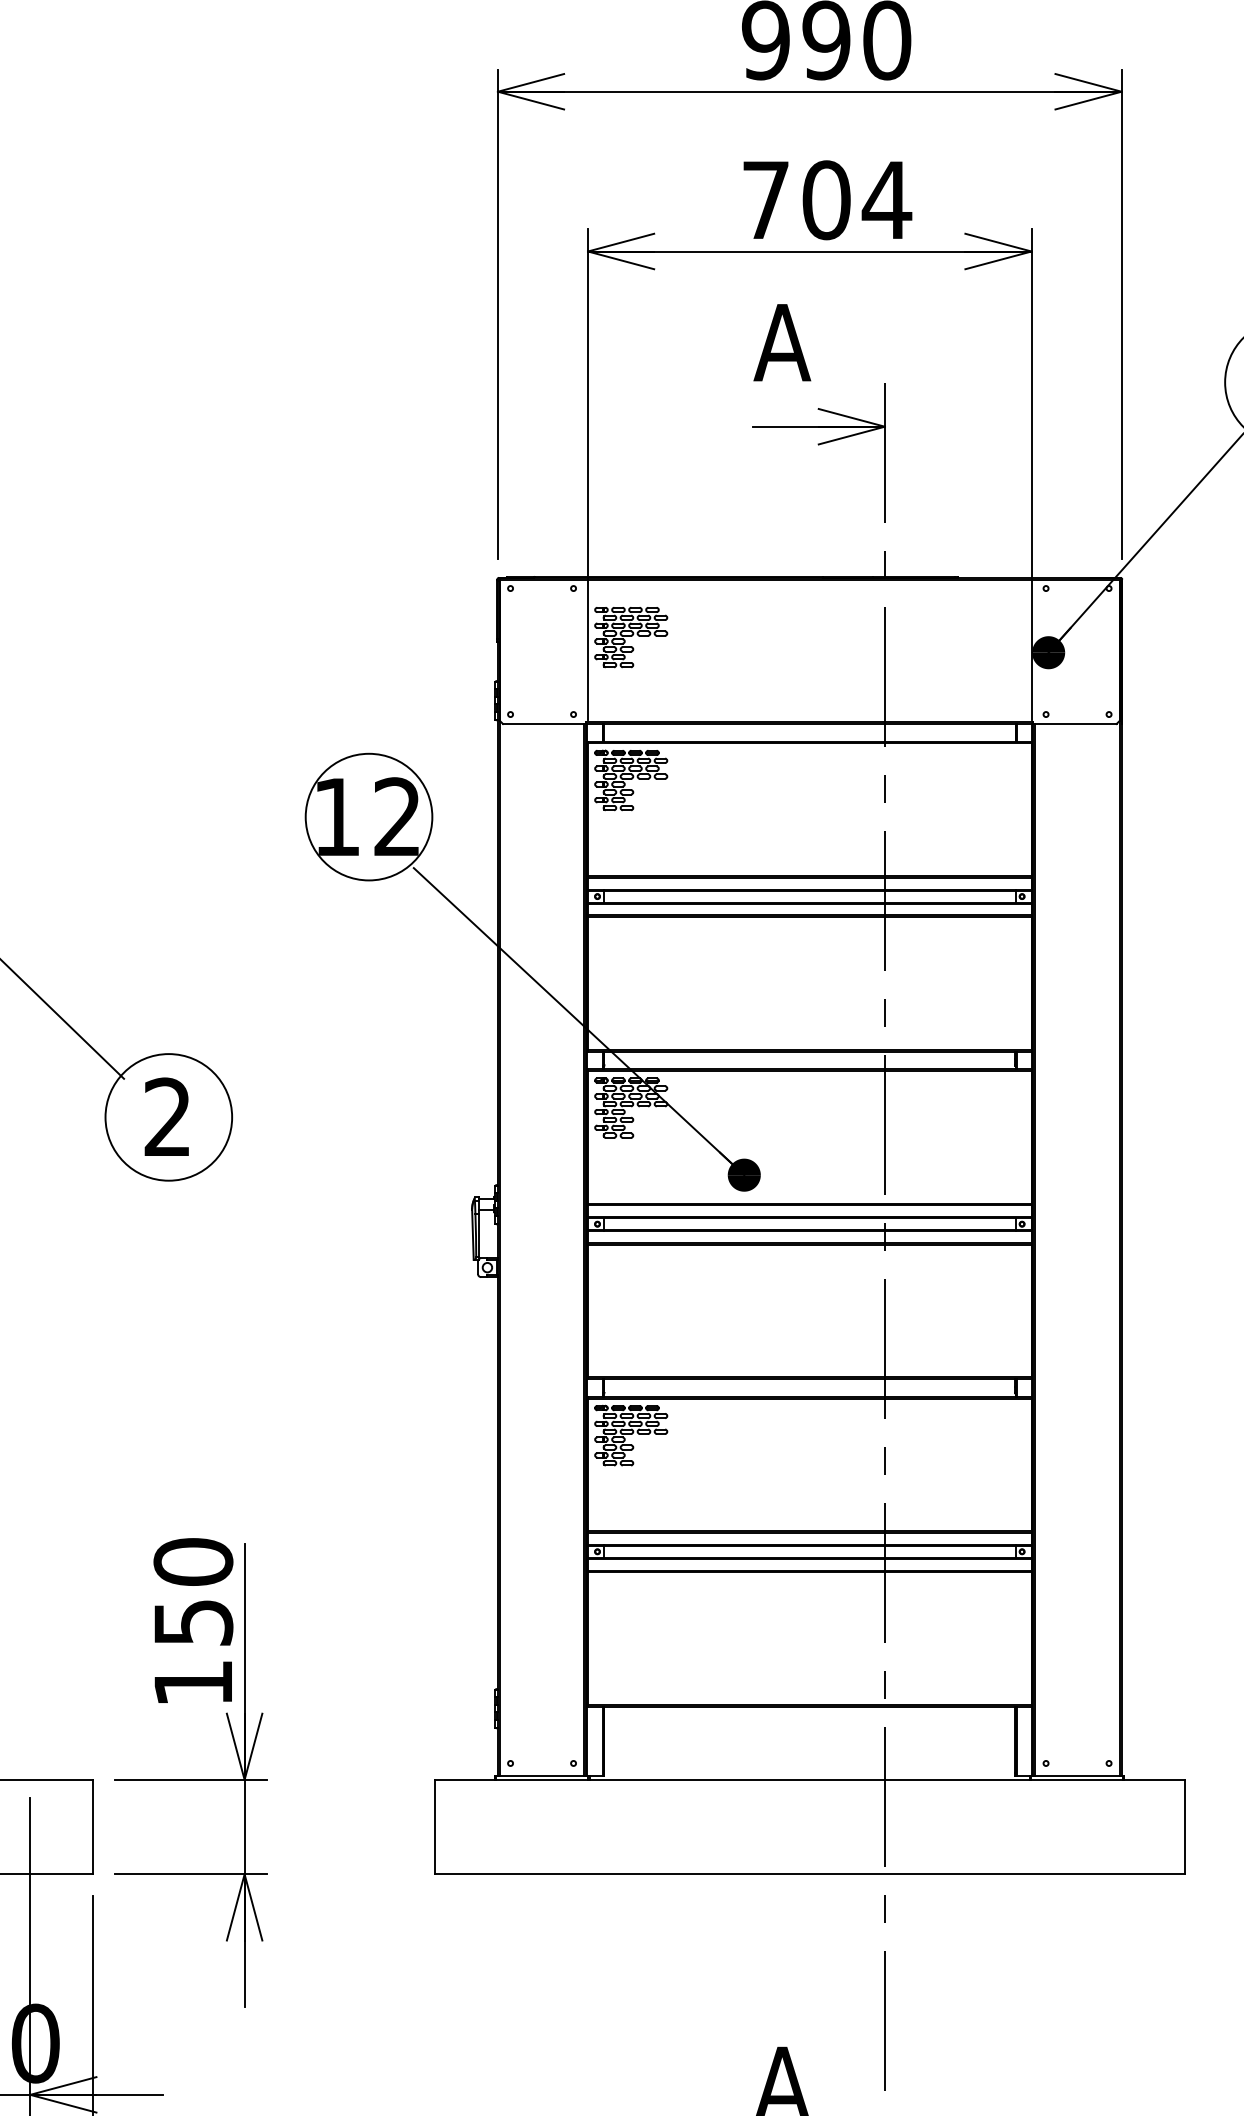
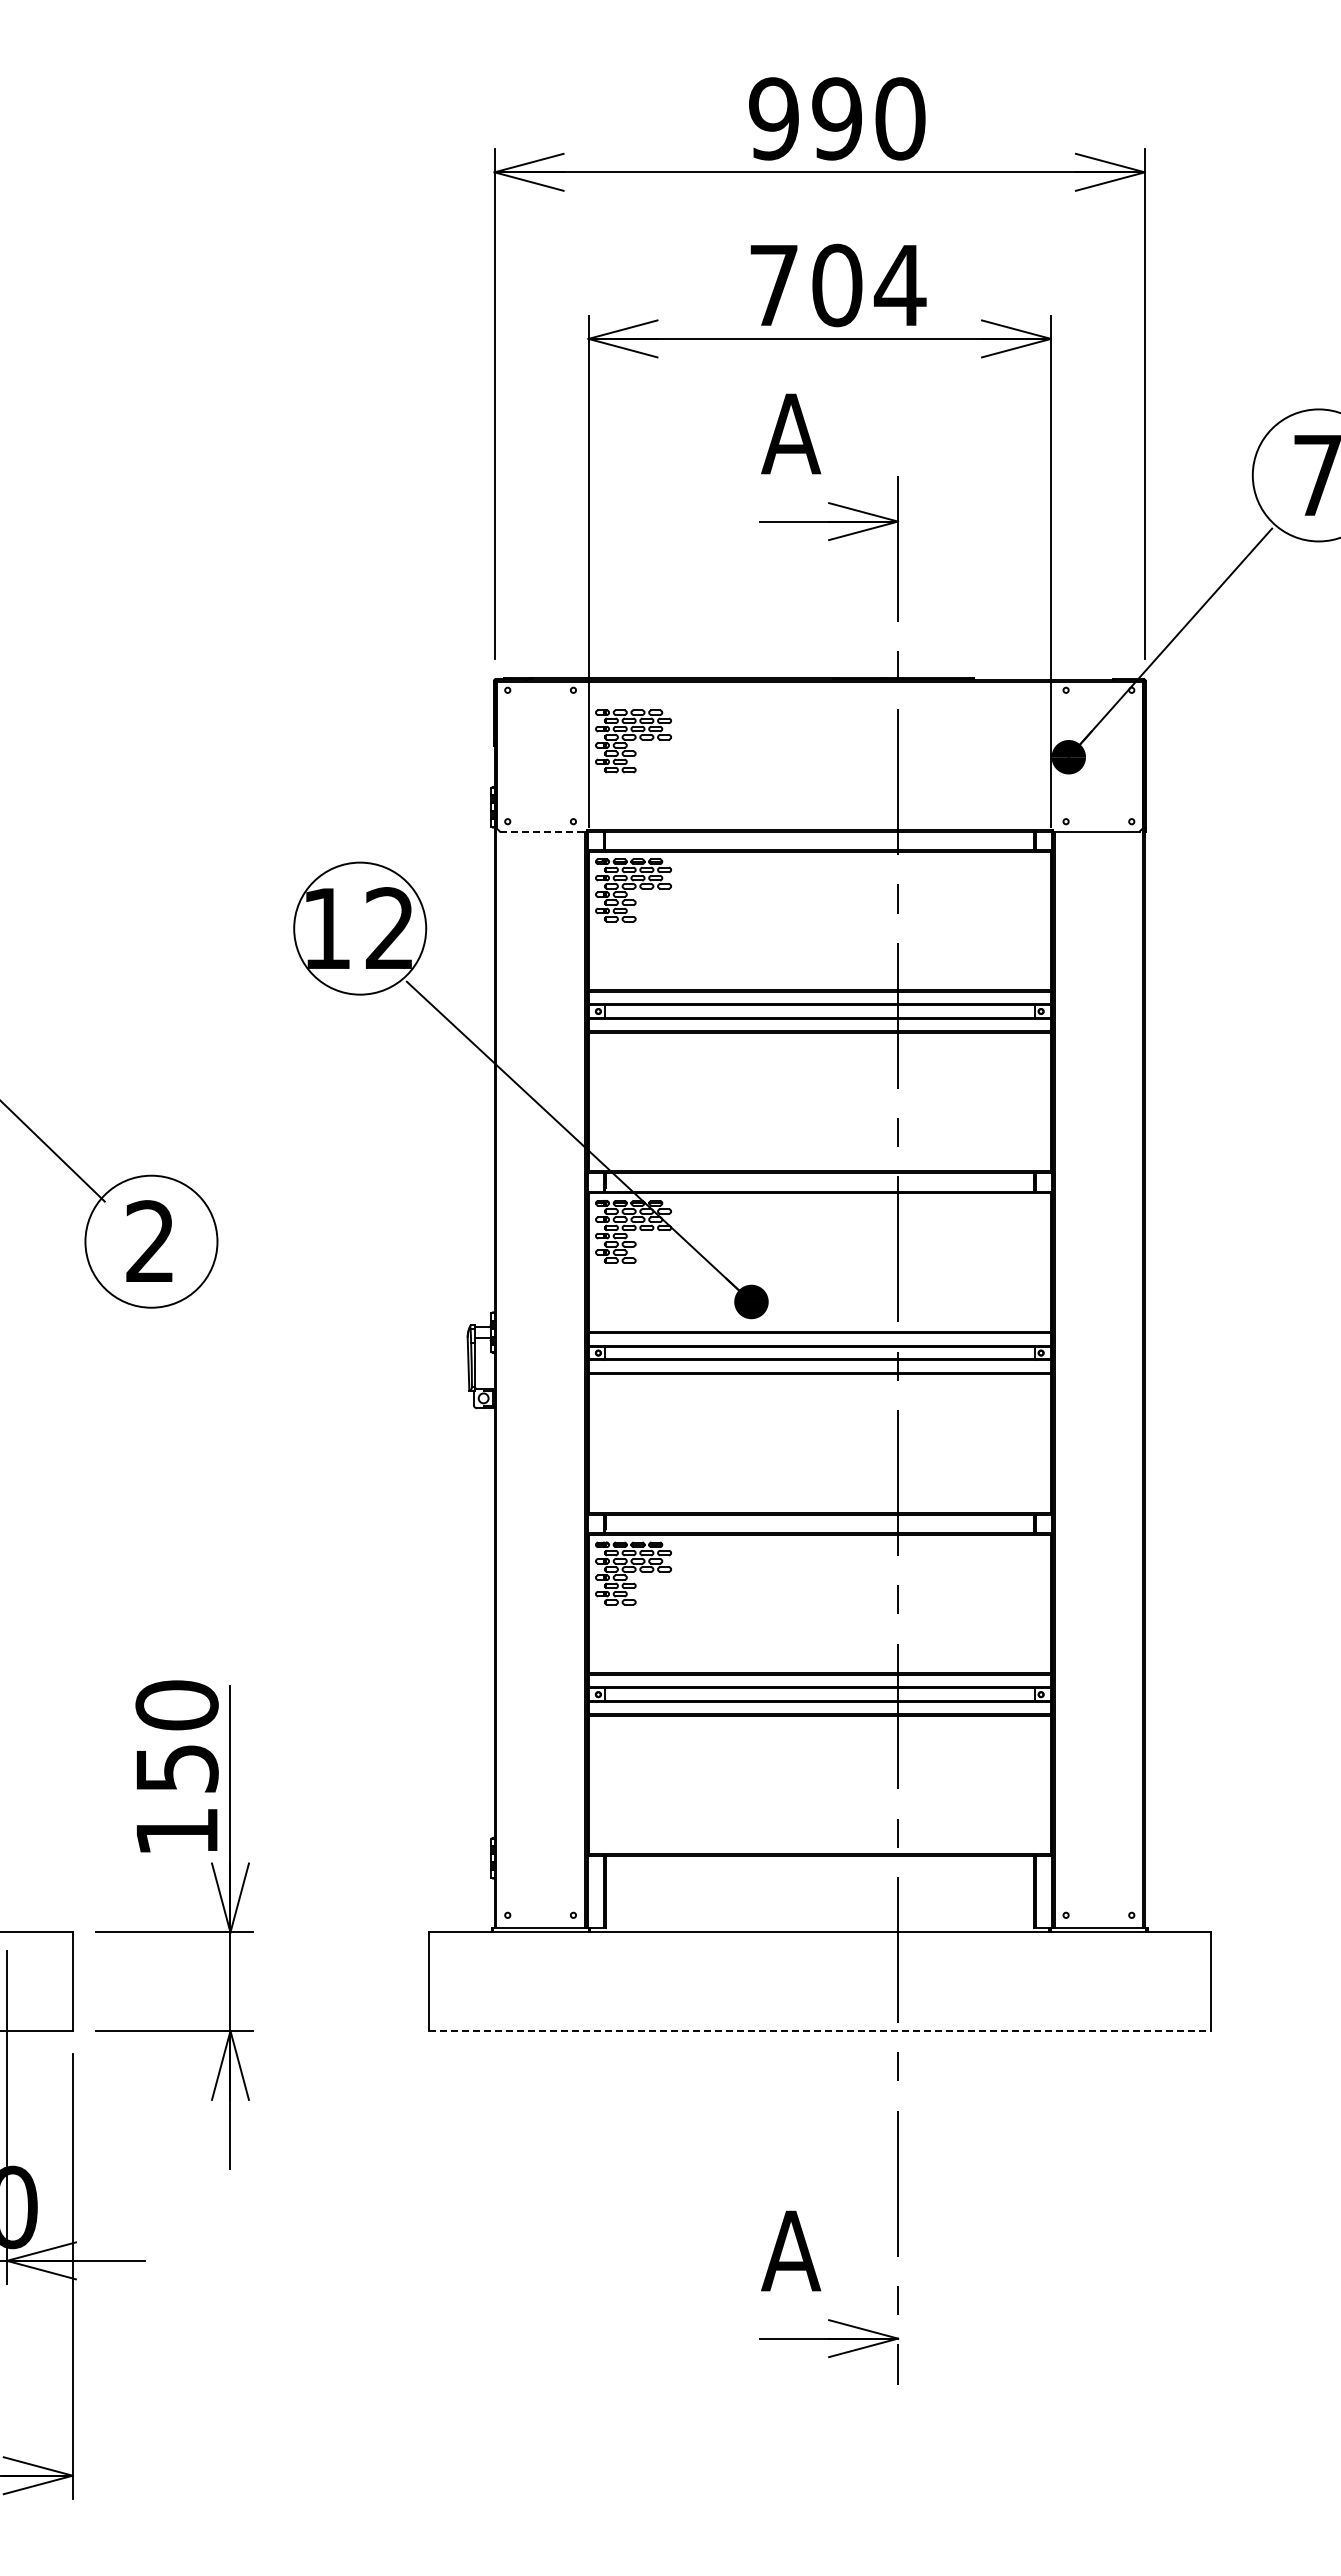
line: (544, 723) -> (543, 831), solid -> dashed
line: (809, 1873) -> (819, 2030), solid -> dashed

